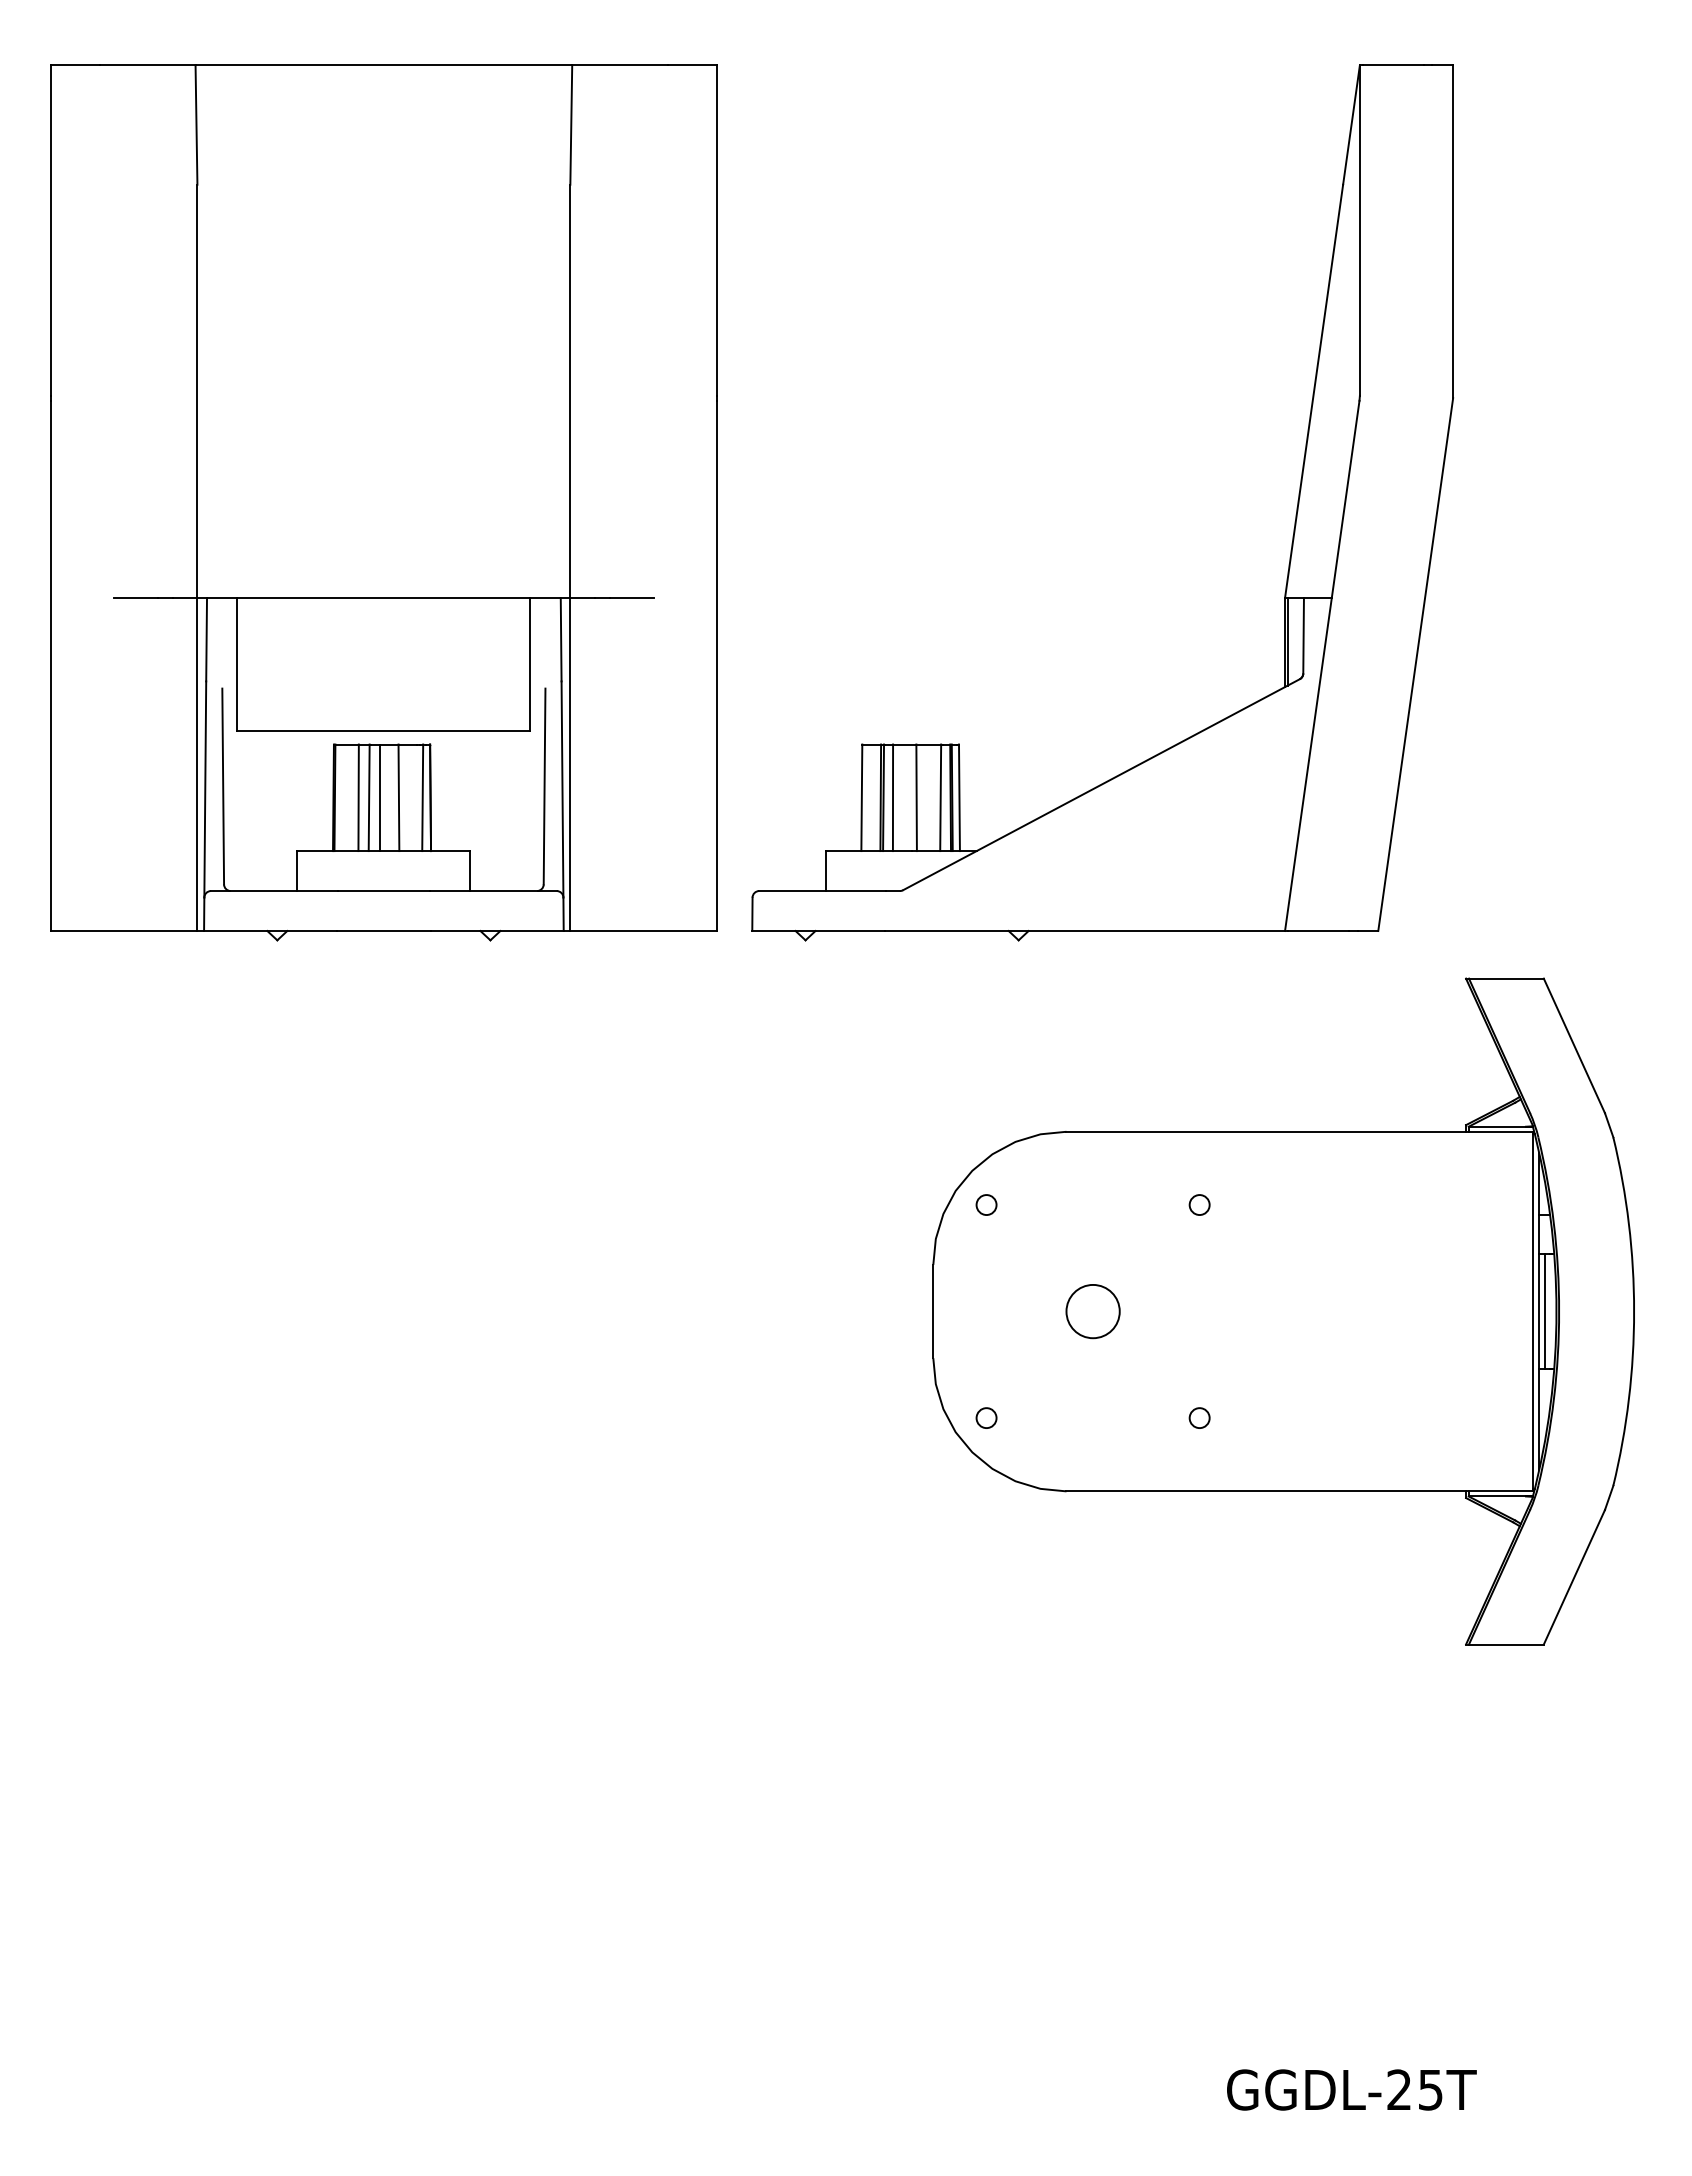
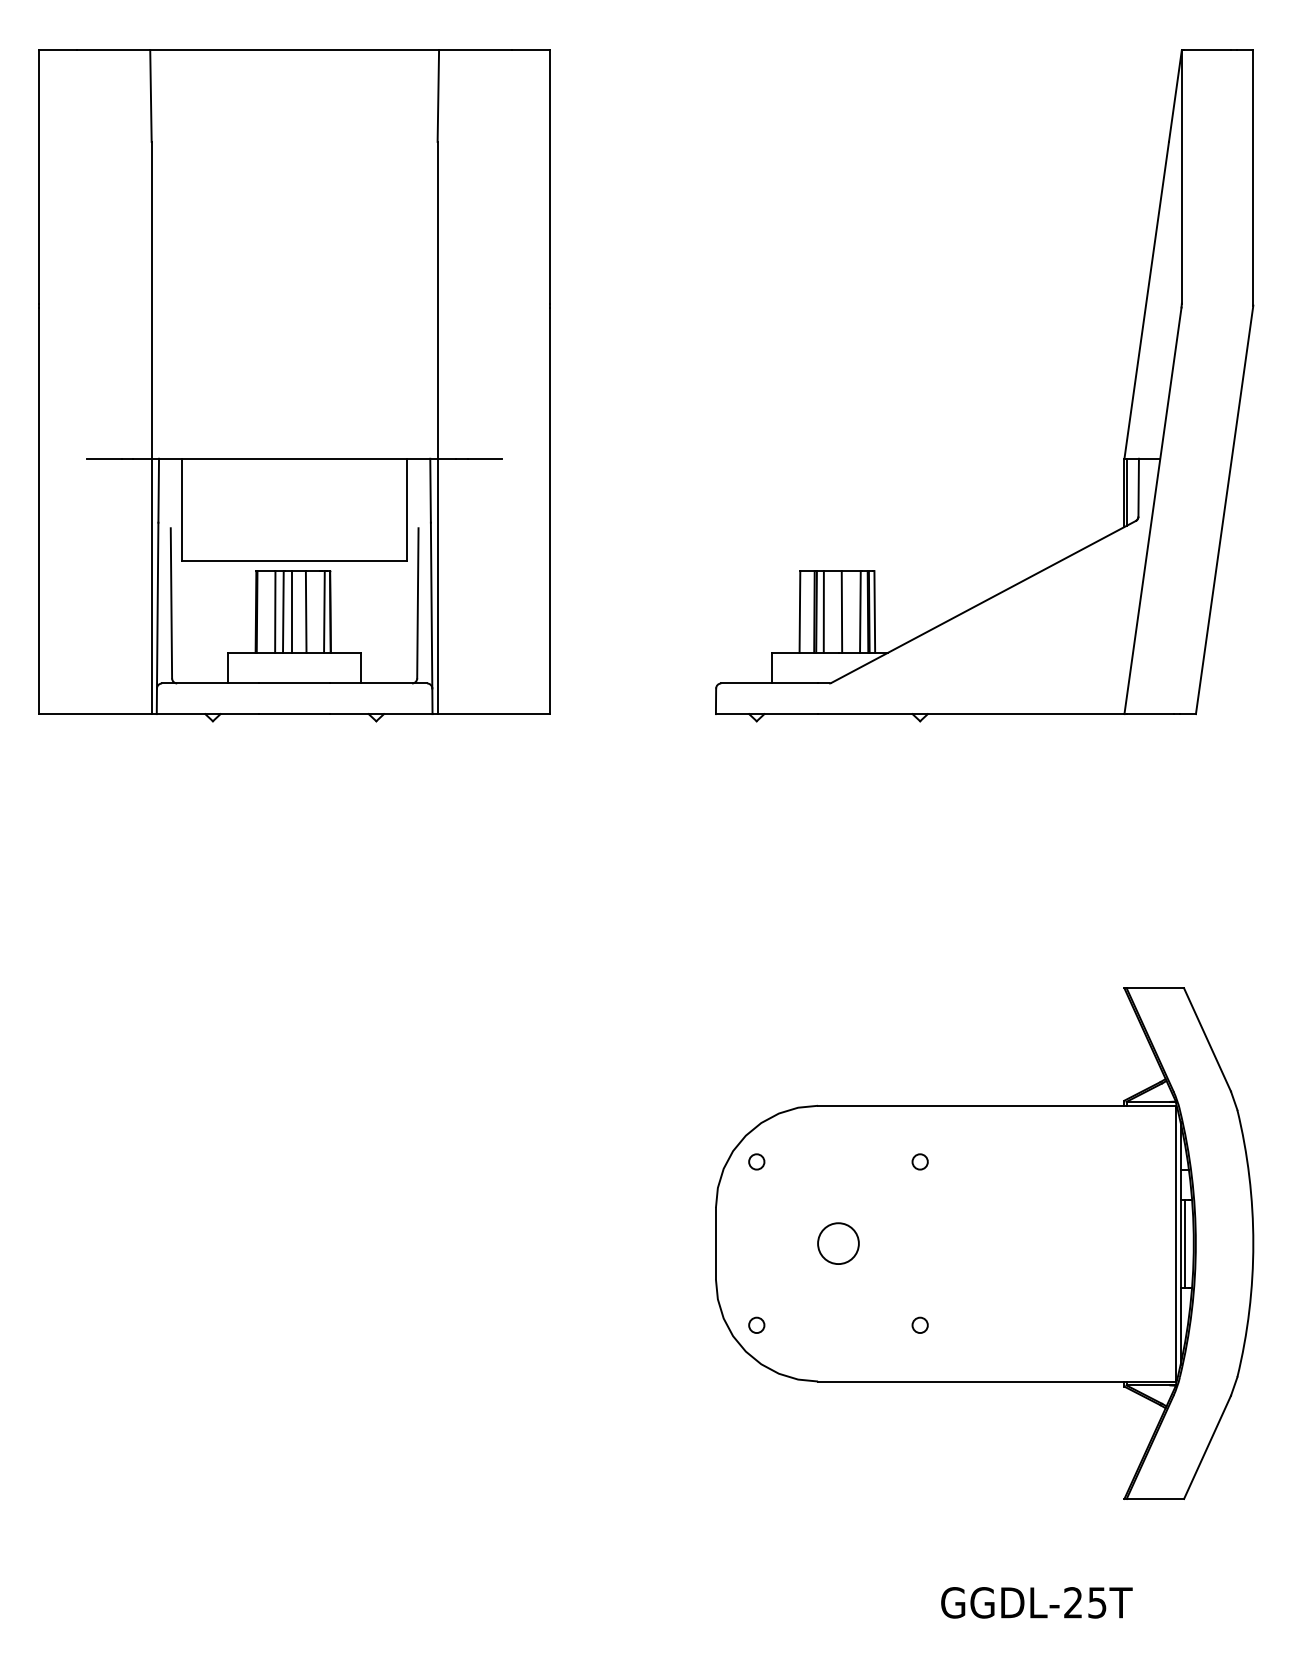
part: (1293, 528) -> (1130, 405), moved
part: (1283, 1311) -> (984, 1243), moved

